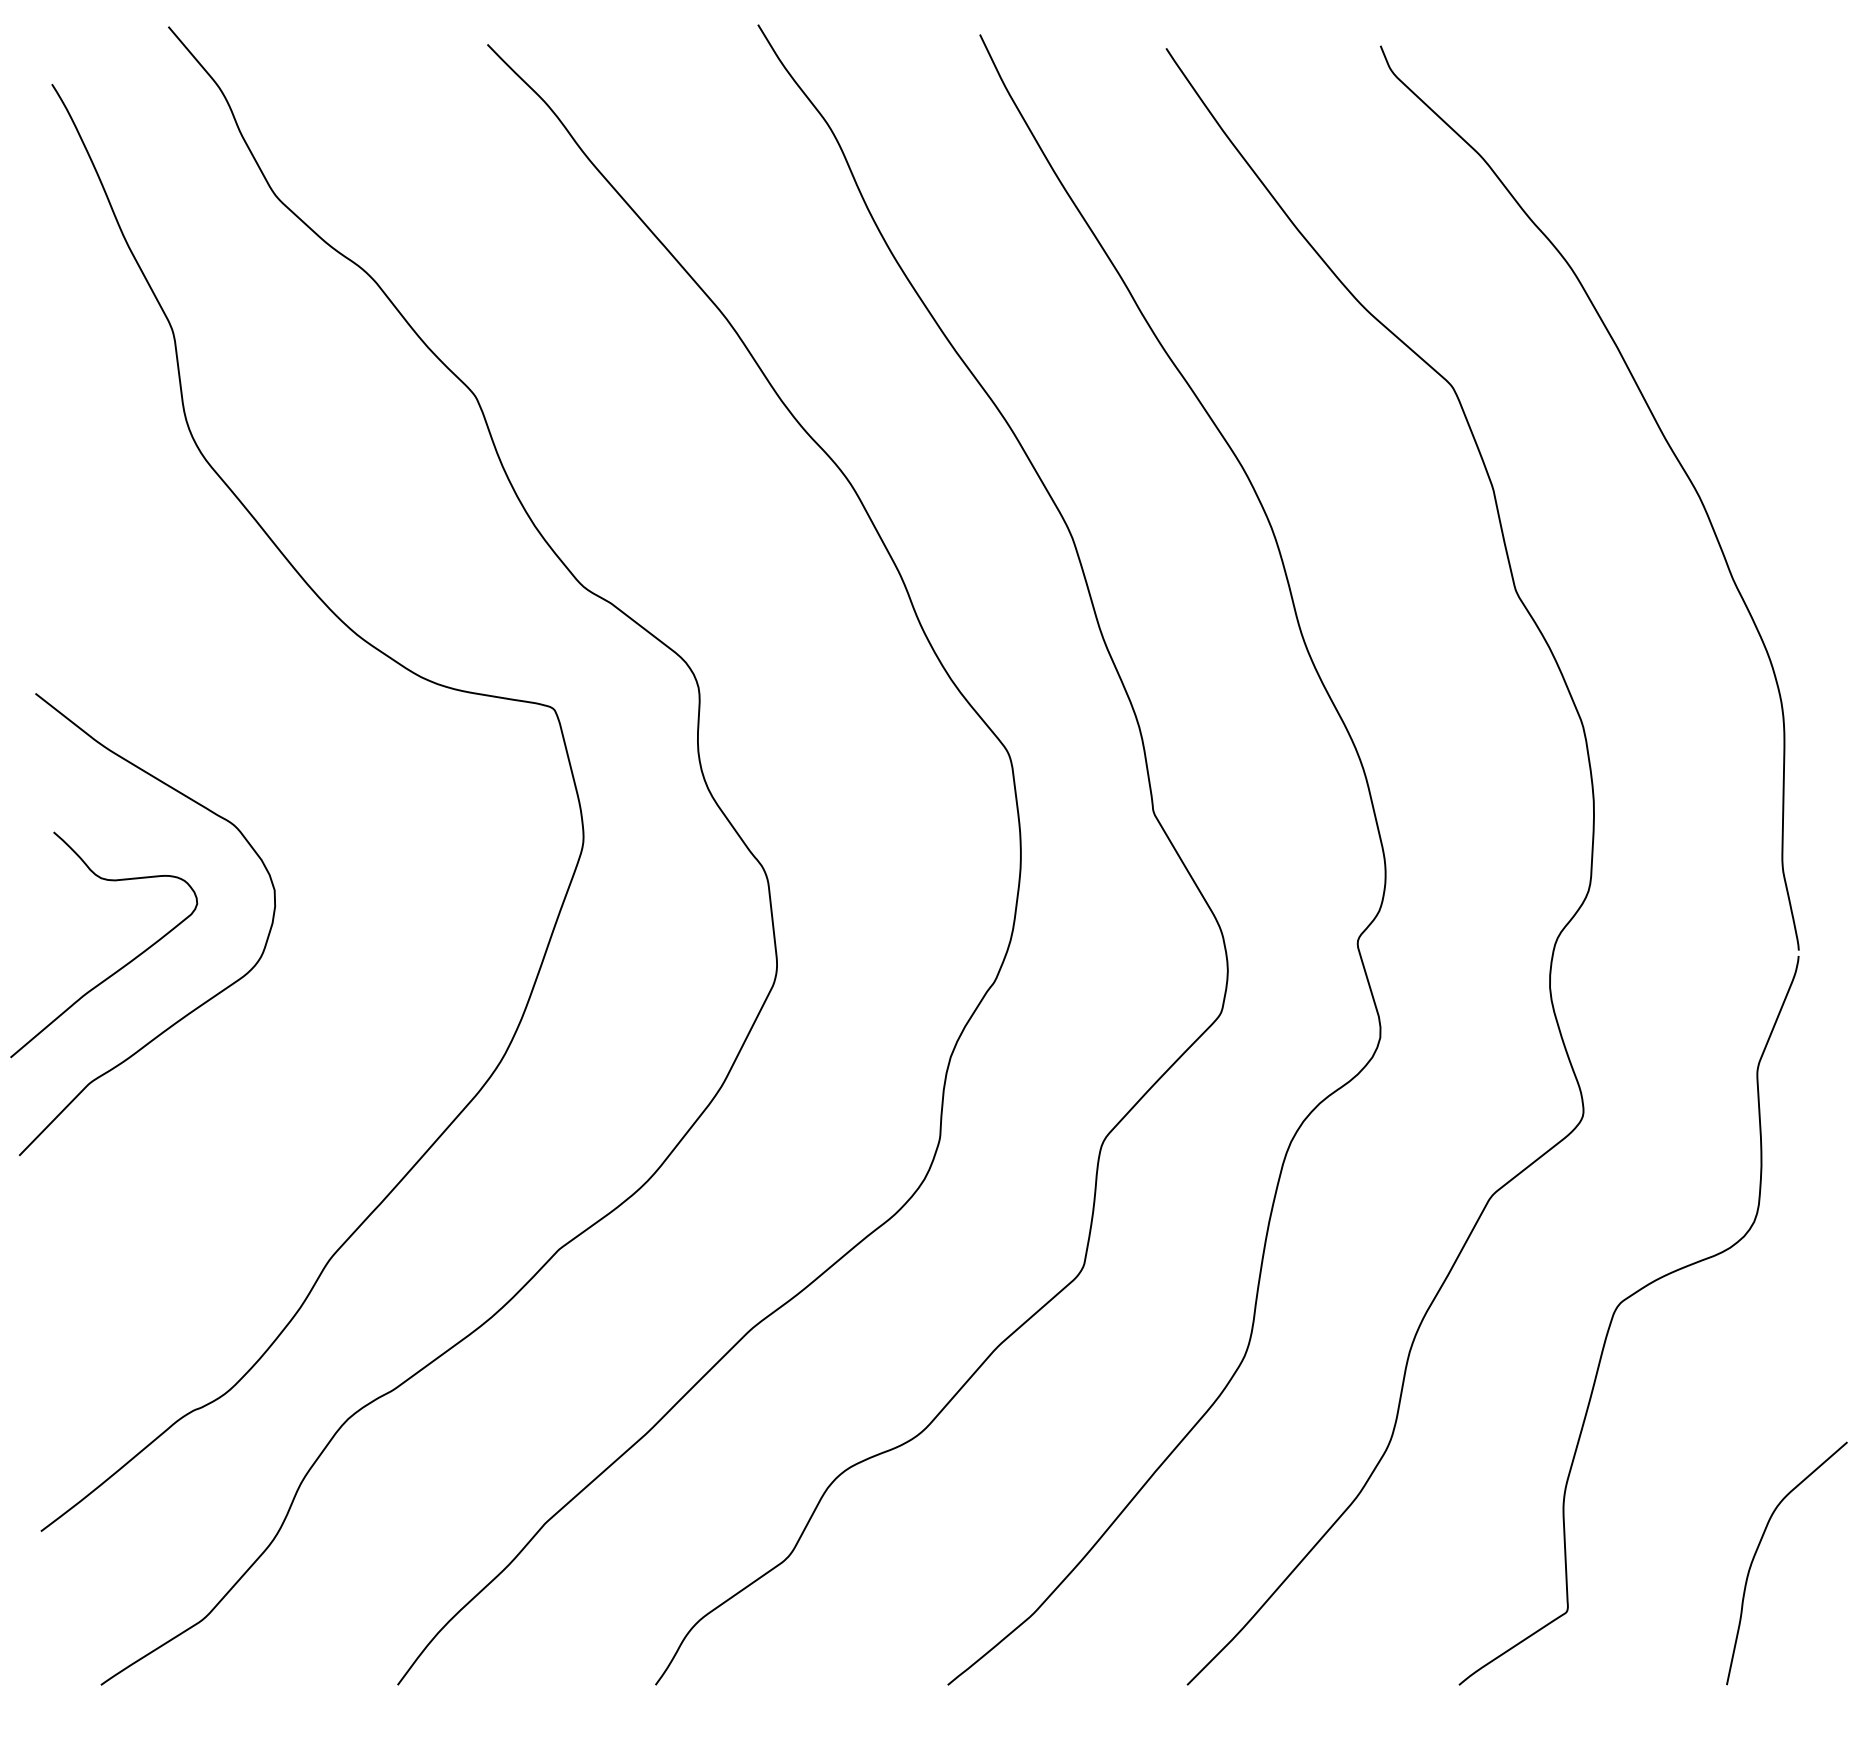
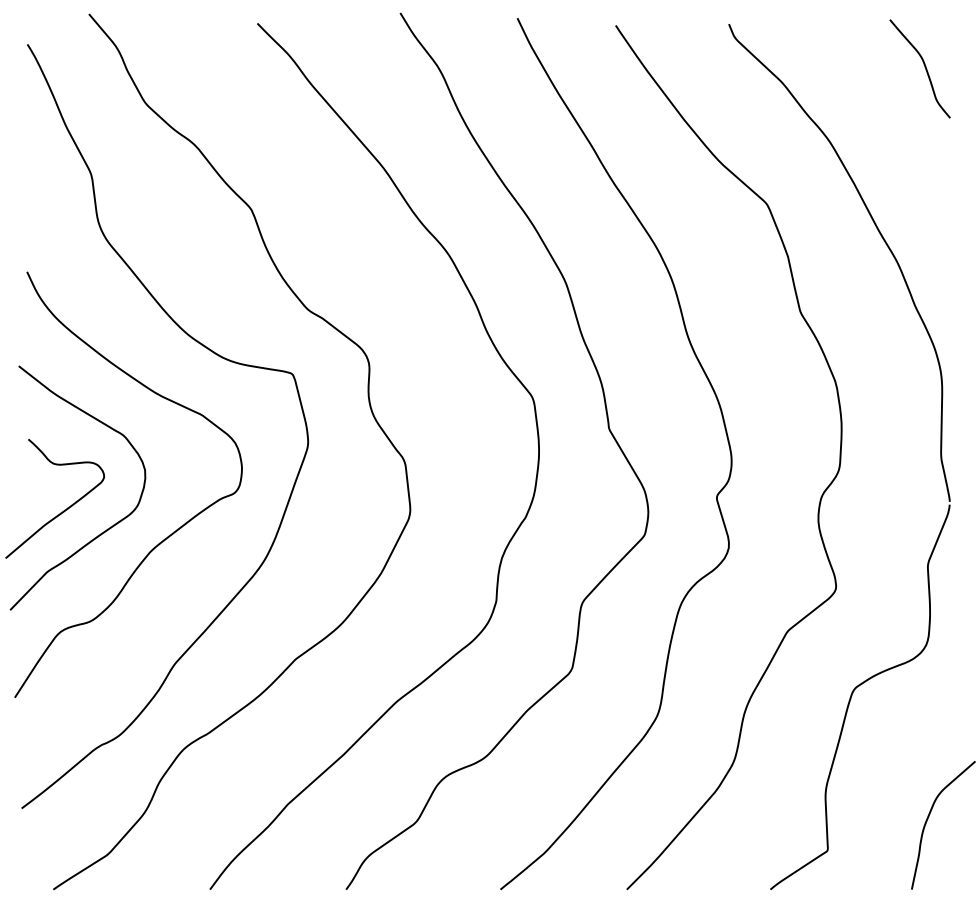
curve: (1750, 127) -> (924, 67), added
curve: (319, 1014) -> (168, 535), added

